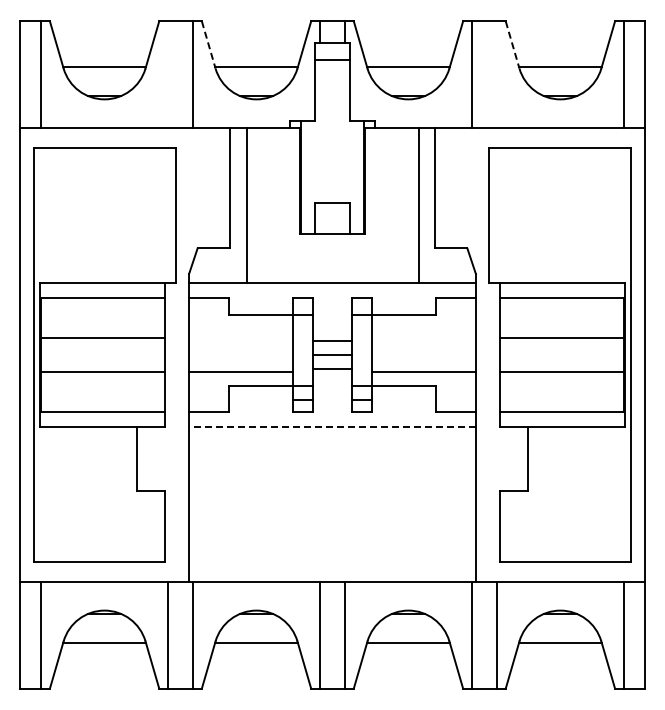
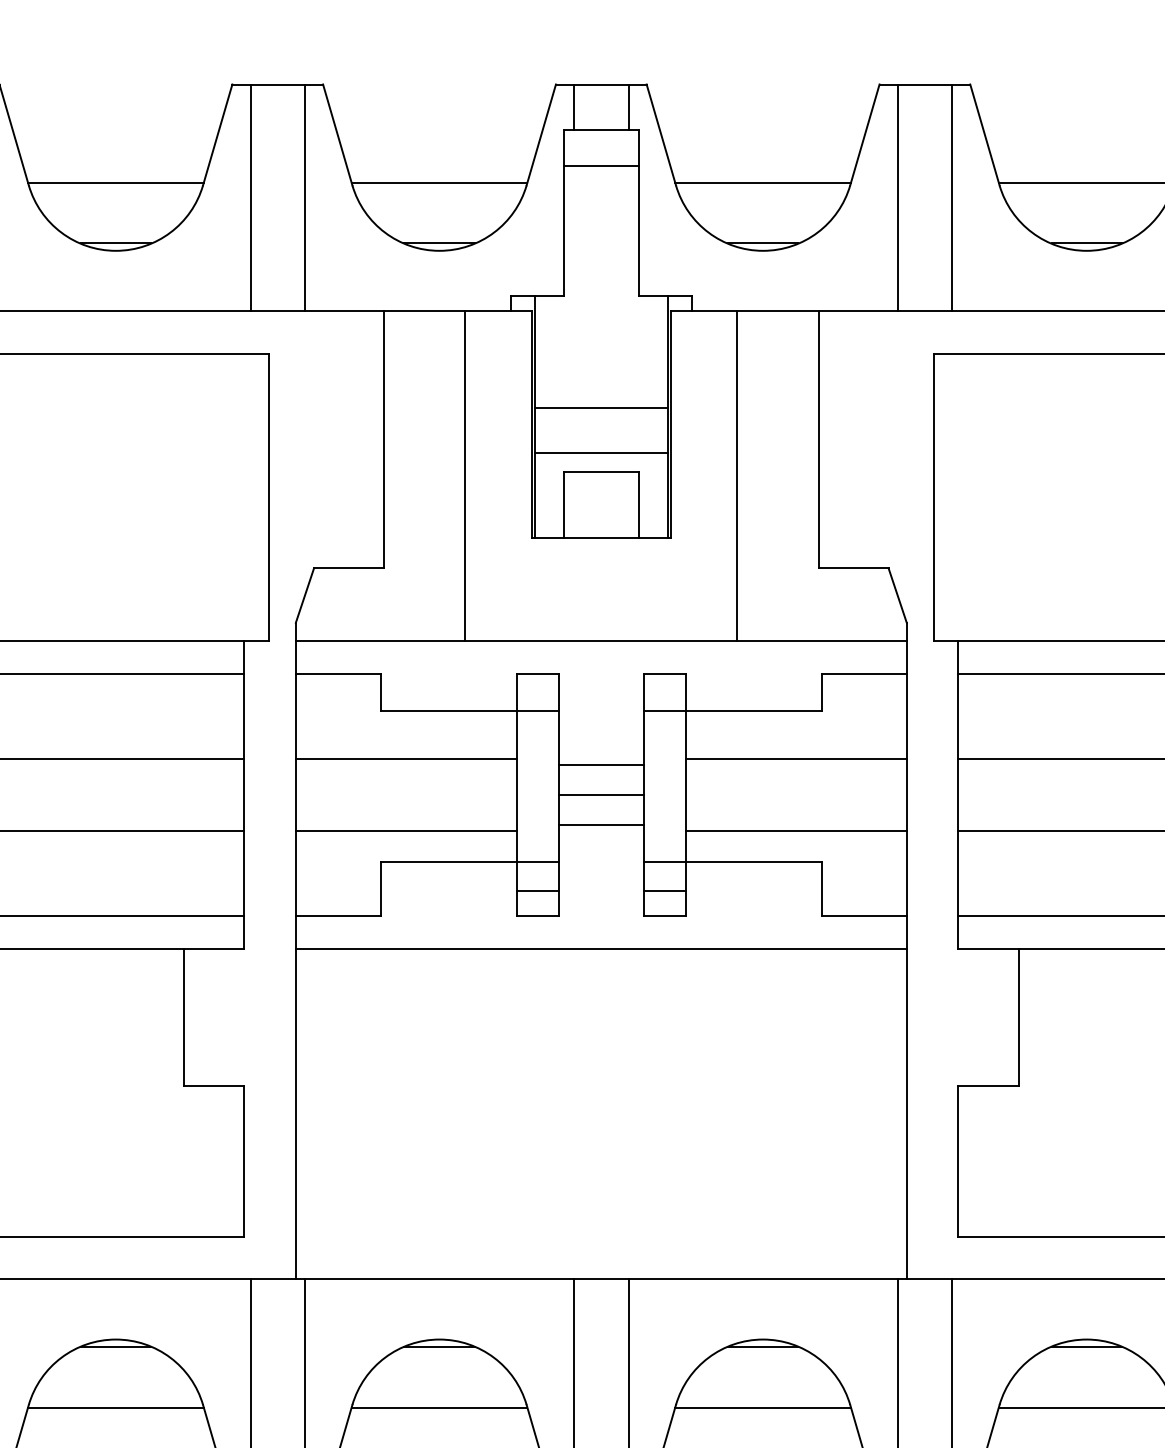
line: (208, 44) -> (337, 133), dashed -> solid
line: (512, 44) -> (984, 133), dashed -> solid
line: (167, 74) -> (249, 197), added
line: (497, 74) -> (952, 197), added
line: (332, 173) -> (601, 408), added
line: (332, 194) -> (601, 453), added
line: (246, 204) -> (465, 474), moved
line: (419, 204) -> (737, 474), moved
line: (240, 337) -> (405, 757), added
line: (423, 337) -> (795, 757), added
line: (332, 427) -> (601, 949), dashed -> solid

